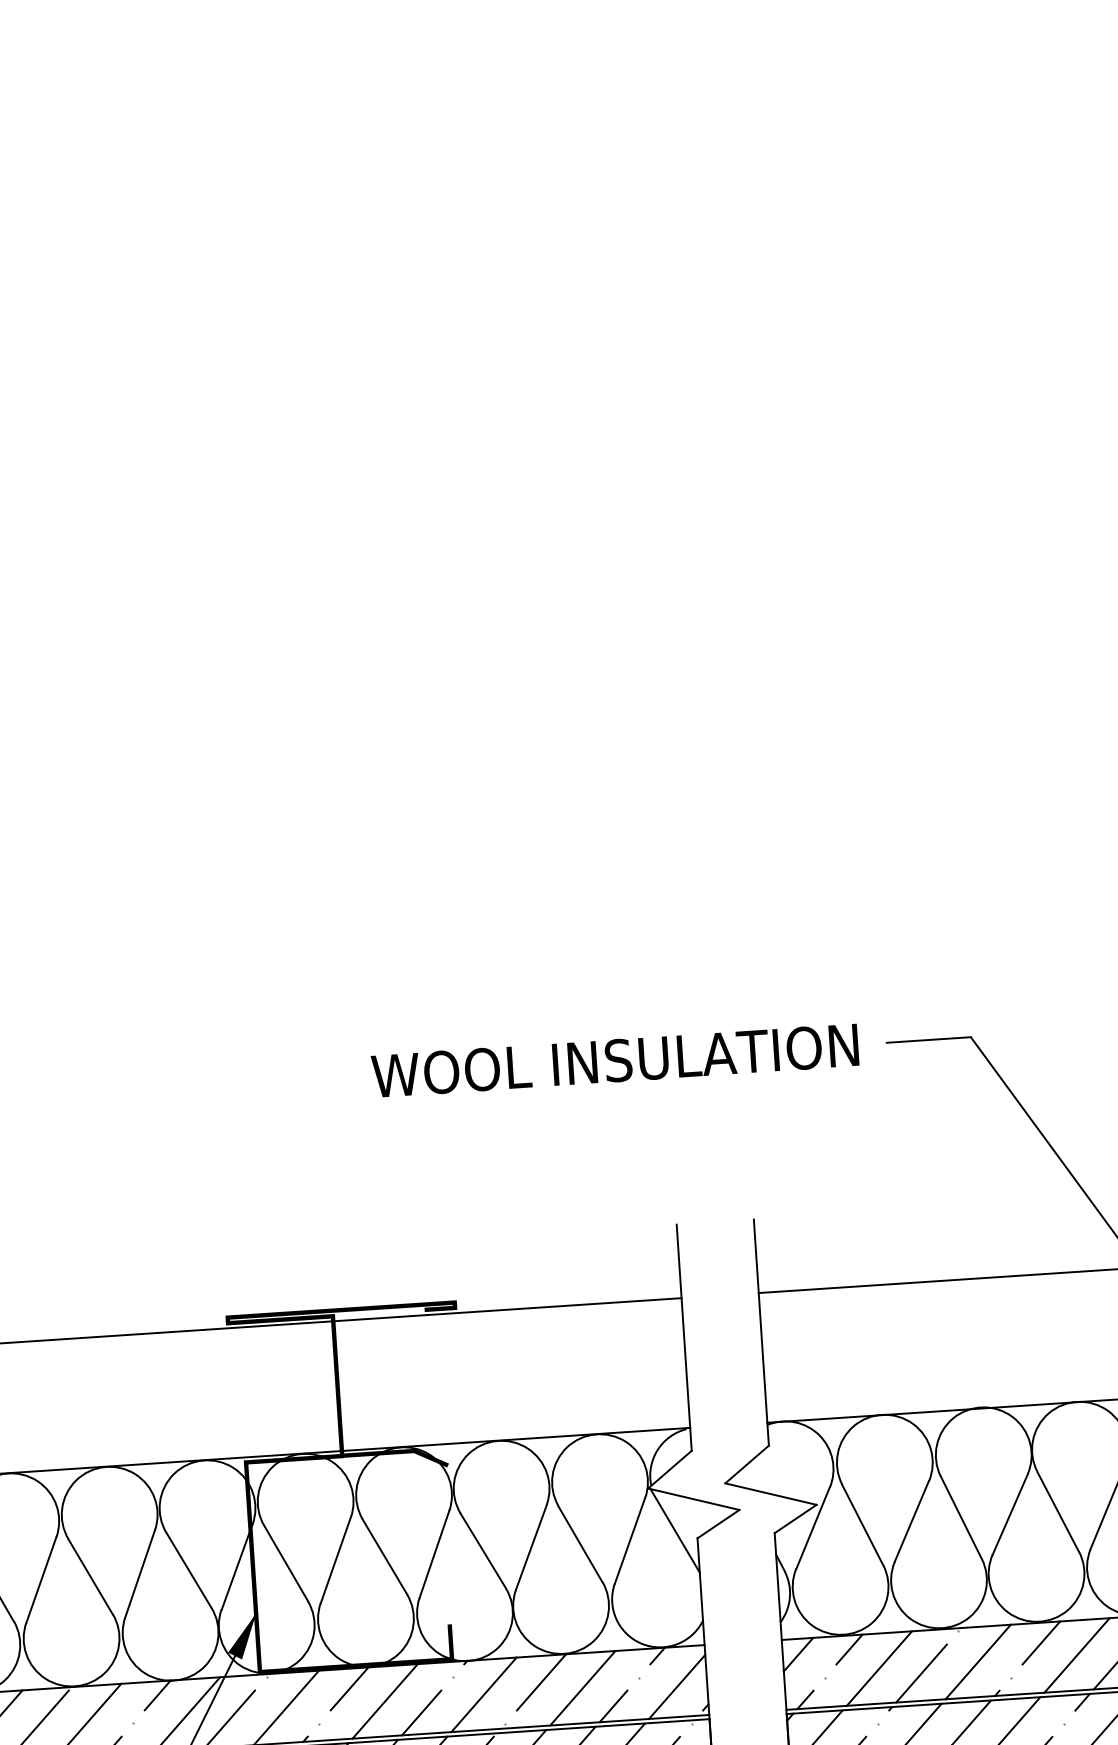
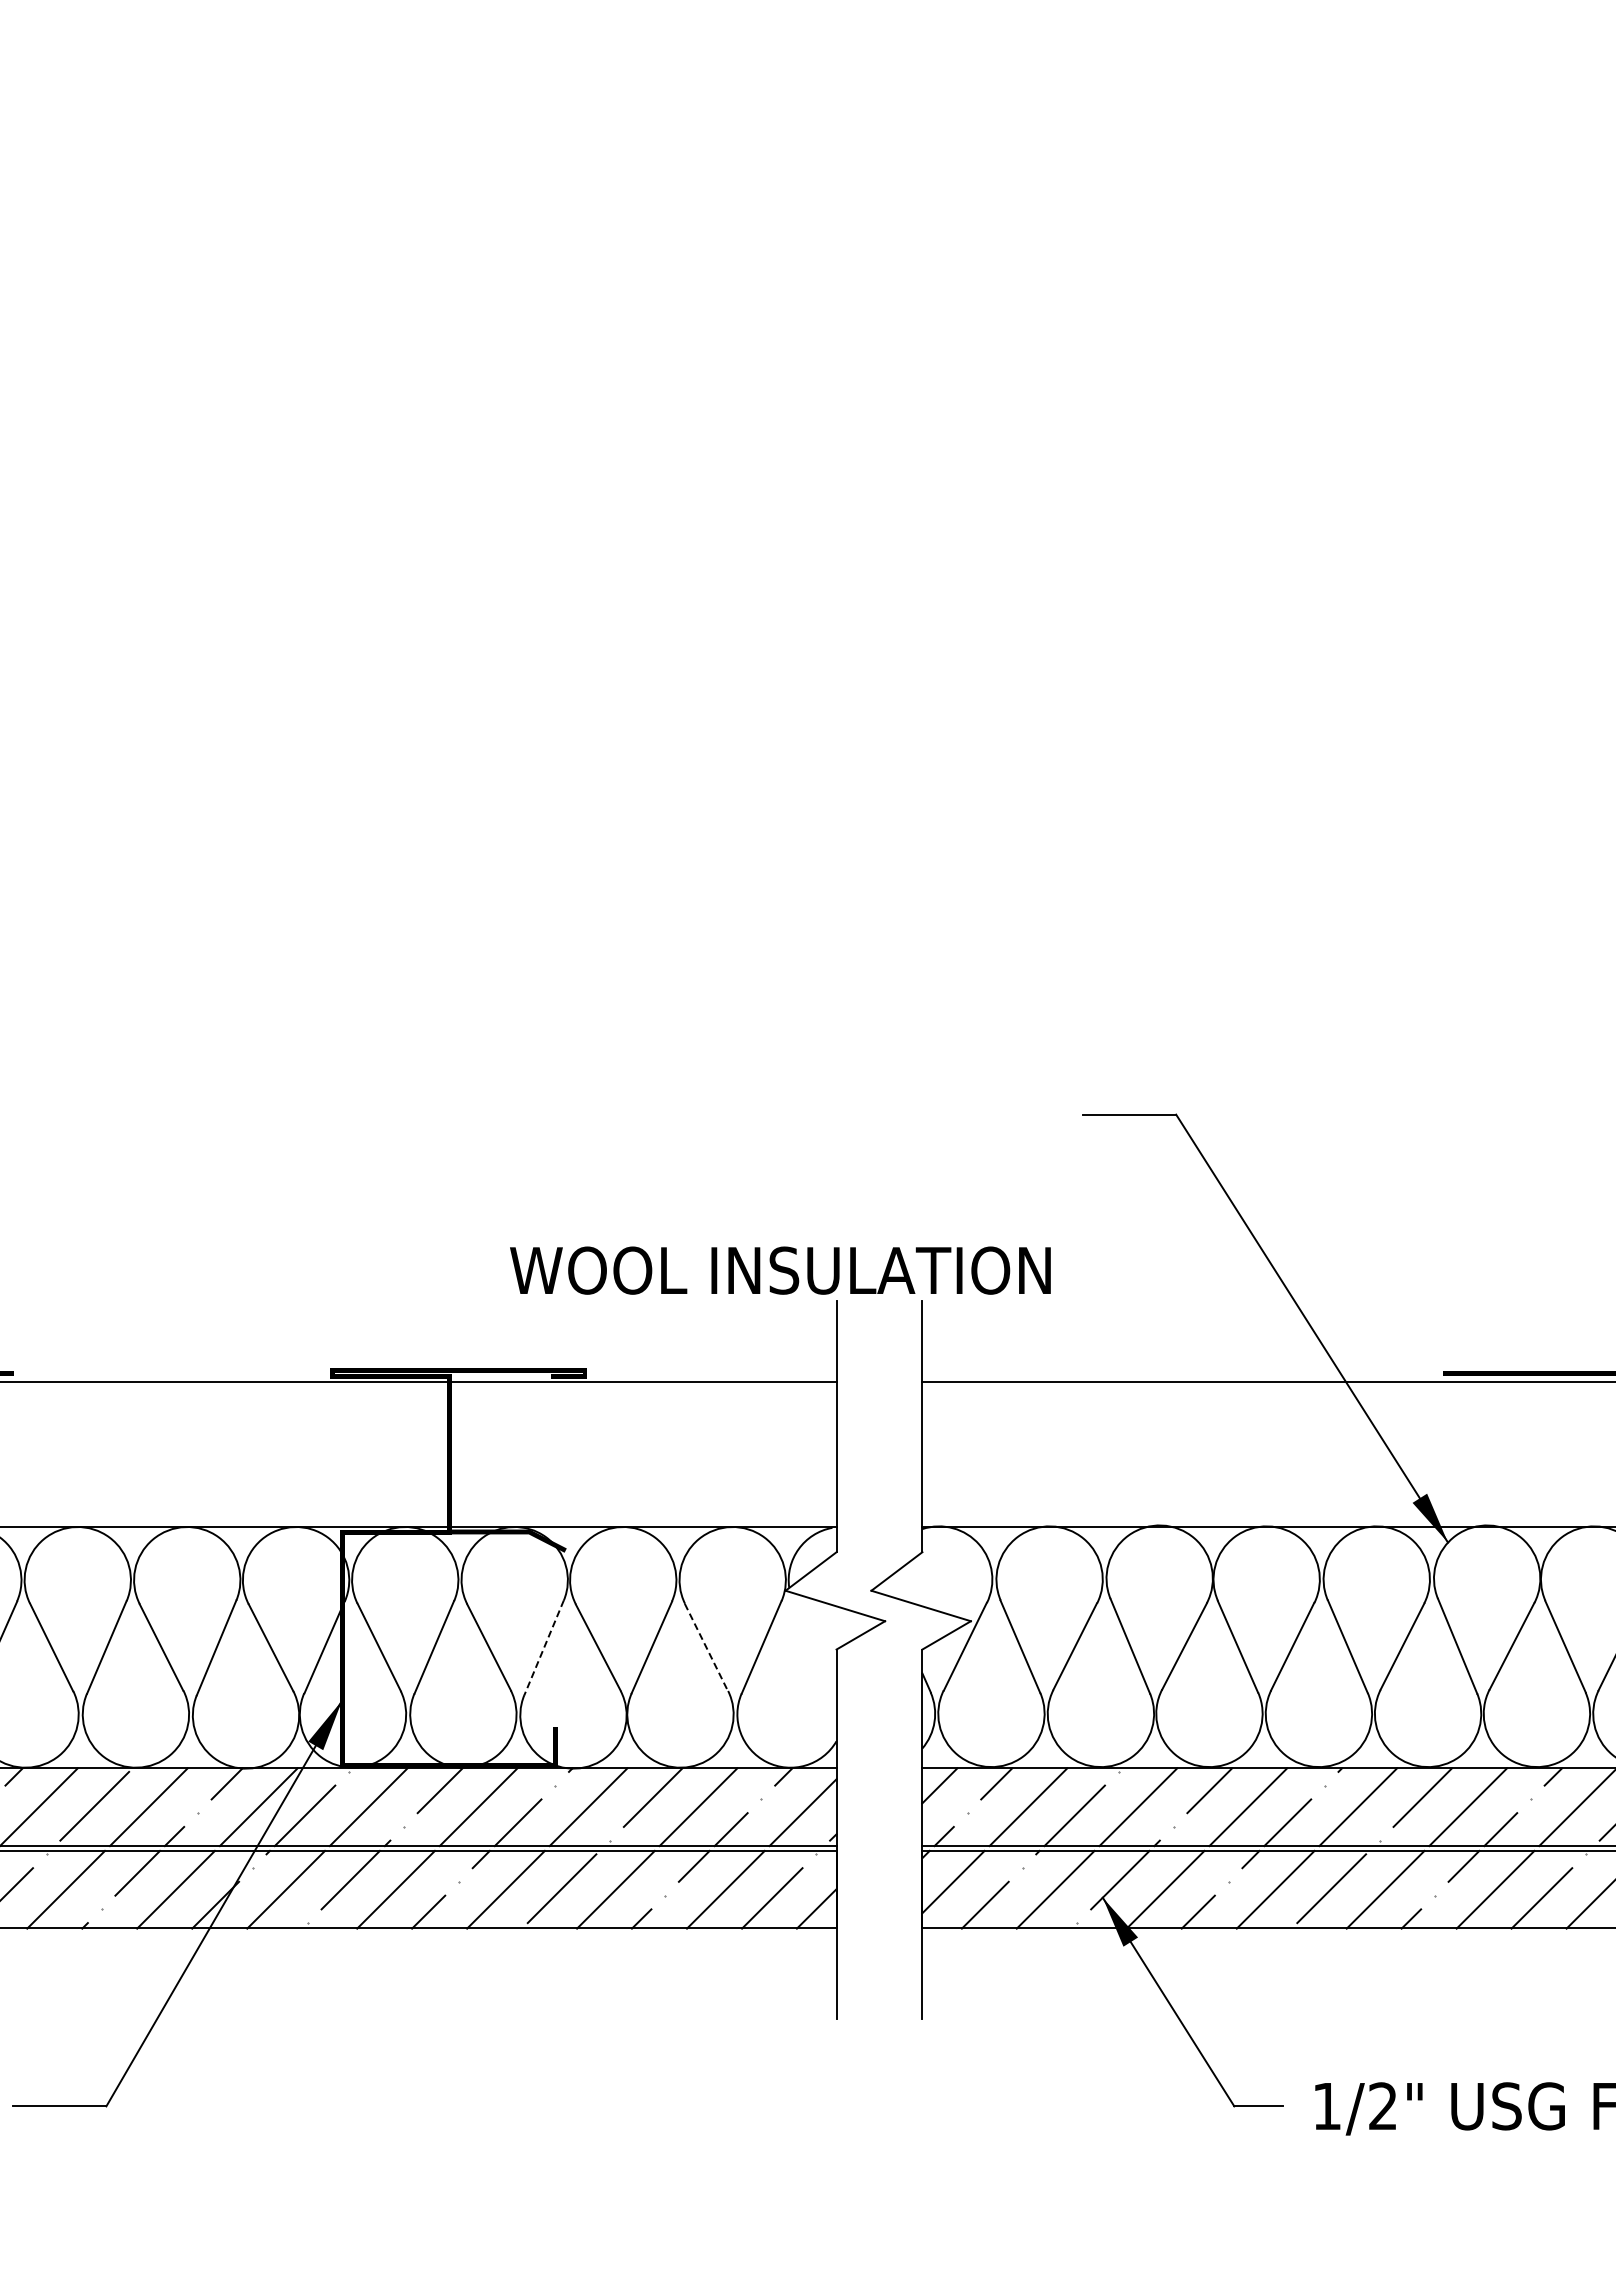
text: (615, 1060) -> (780, 1270), moved
line: (675, 1530) -> (812, 1639), removed
line: (580, 1544) -> (706, 1647), solid -> dashed
line: (434, 1554) -> (543, 1648), solid -> dashed

